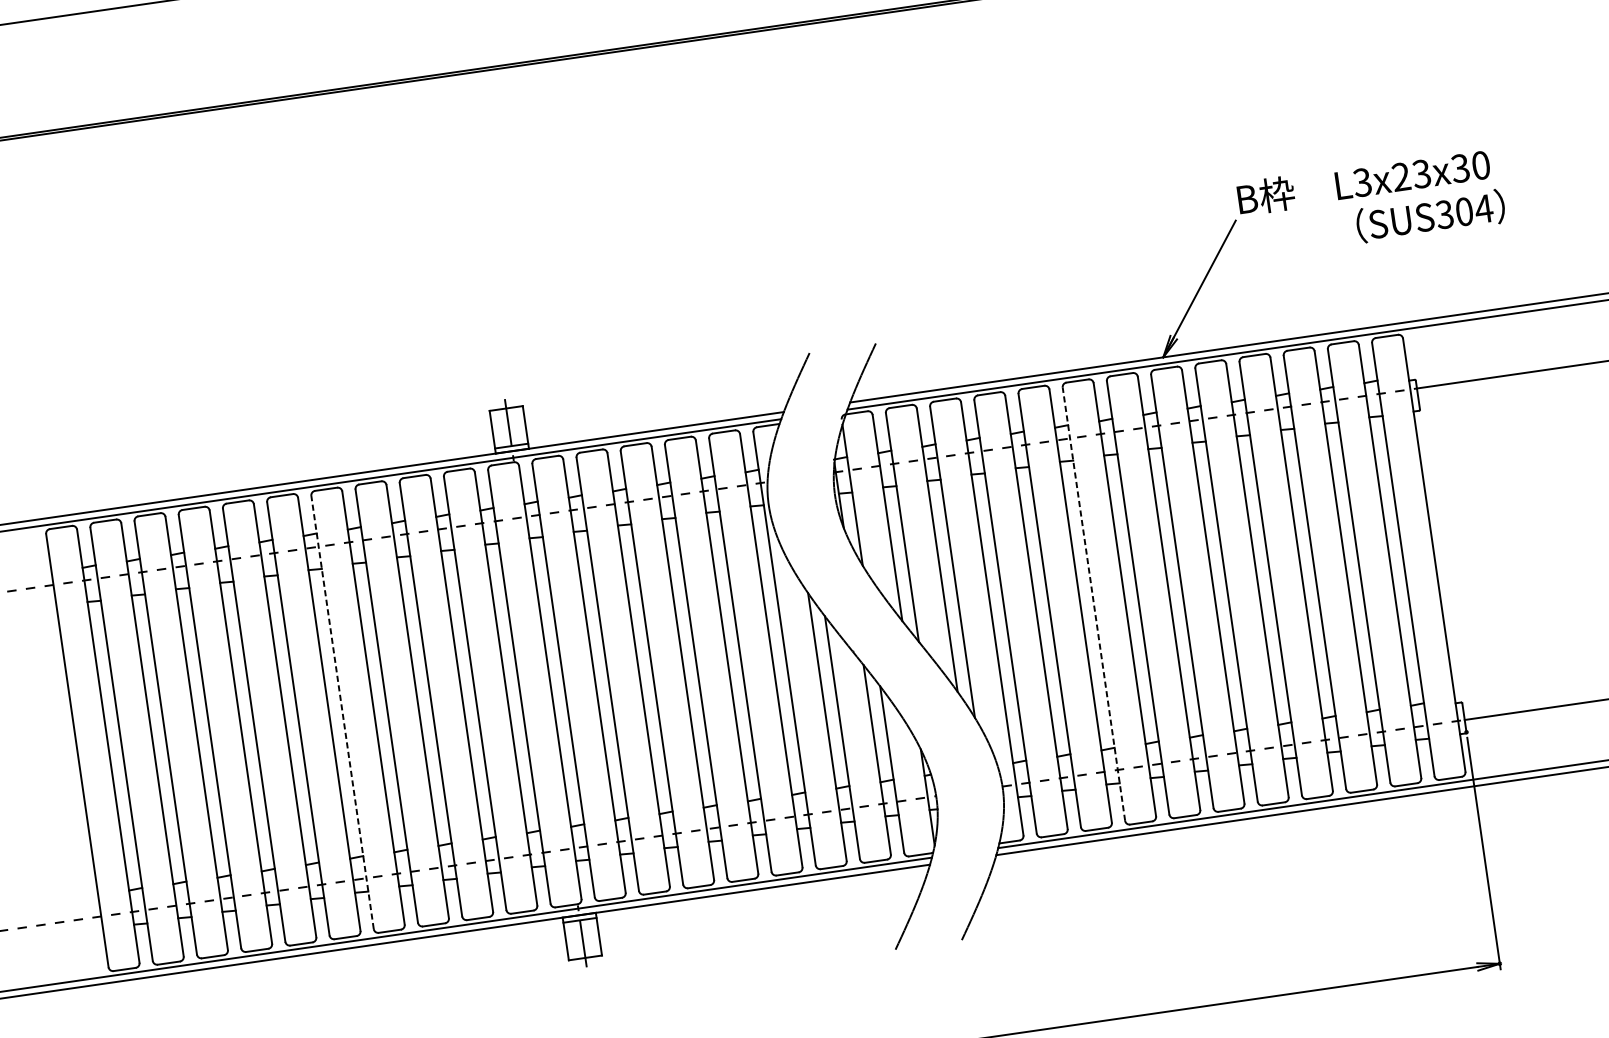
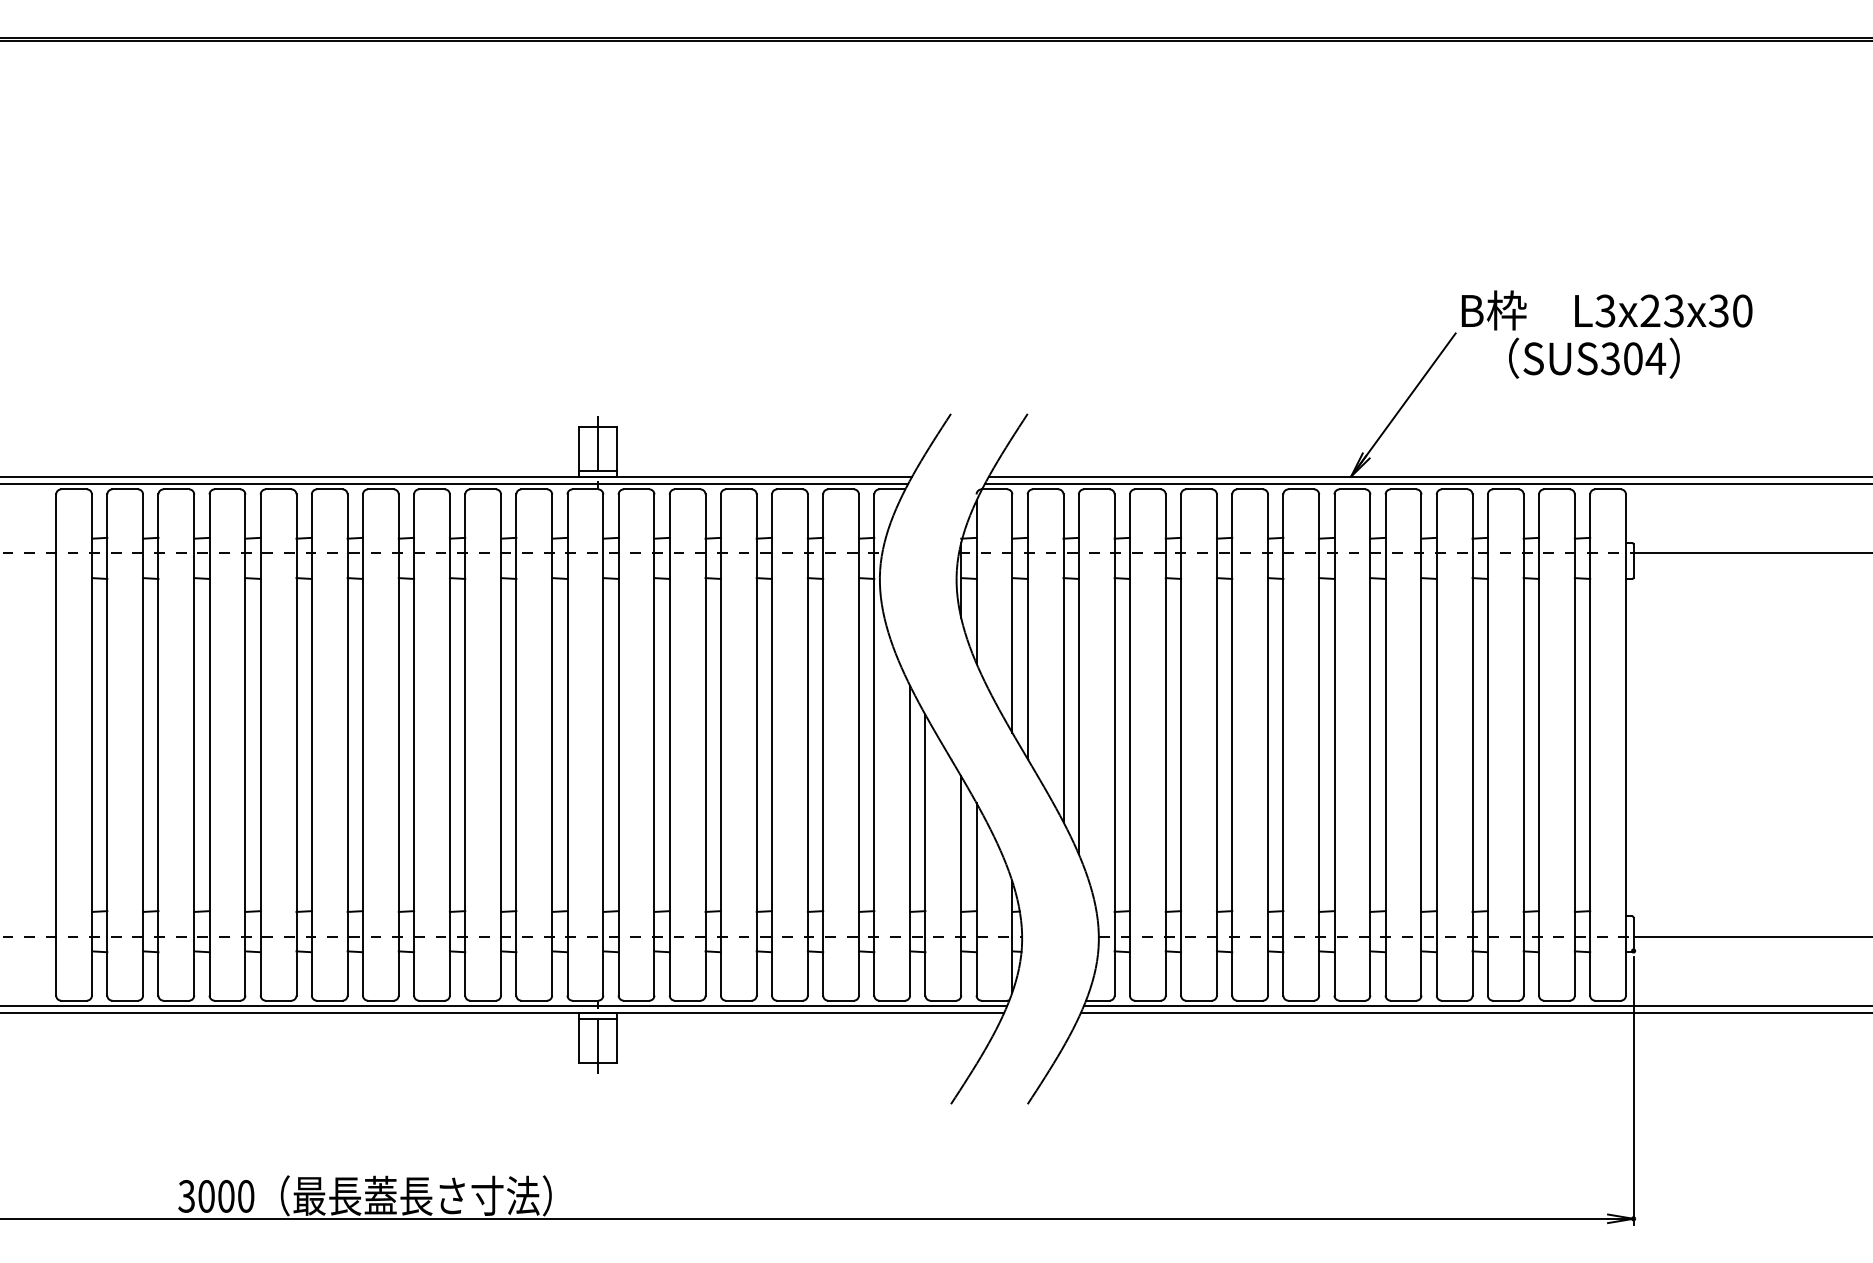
text: (1430, 215) -> (1594, 357), moved
line: (1094, 604) -> (1232, 745), dashed -> solid
line: (342, 712) -> (362, 745), dashed -> solid

